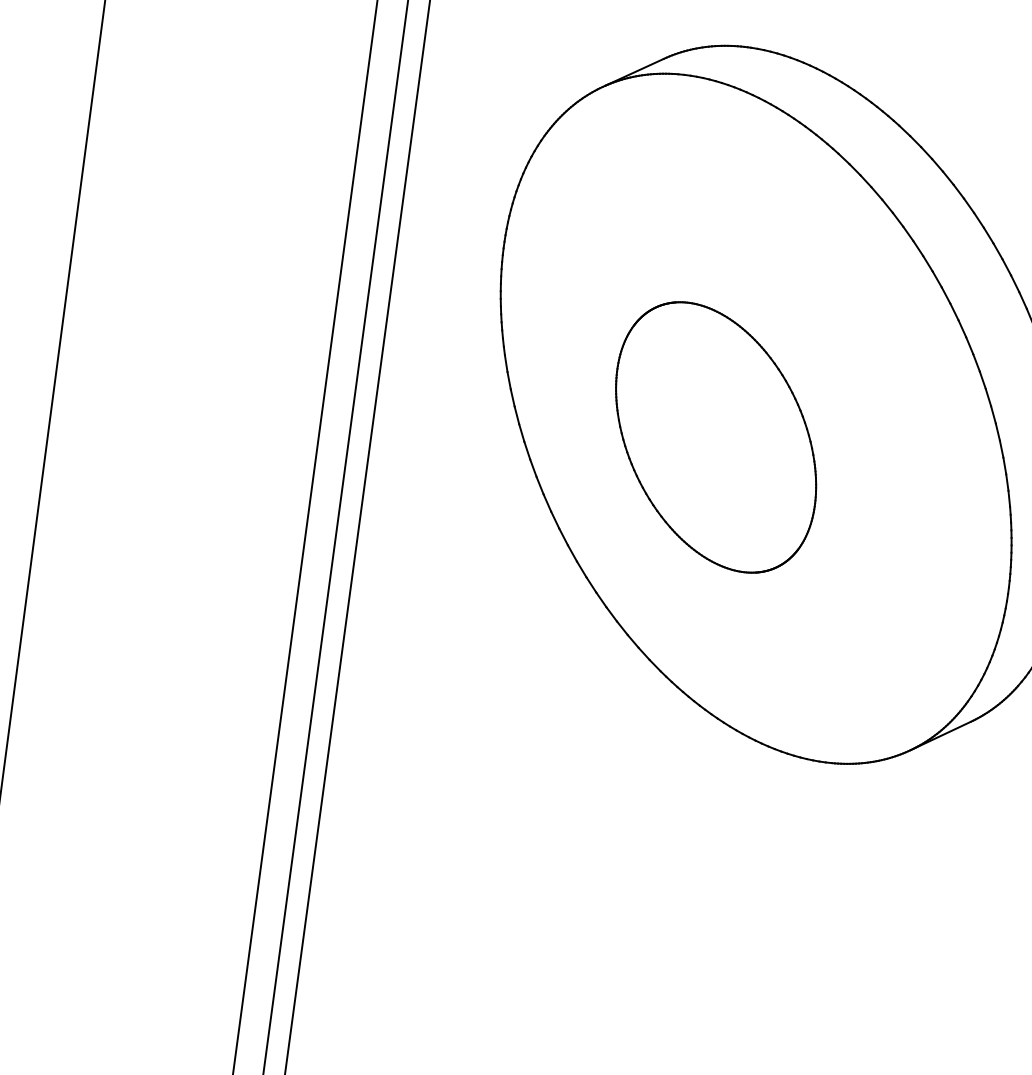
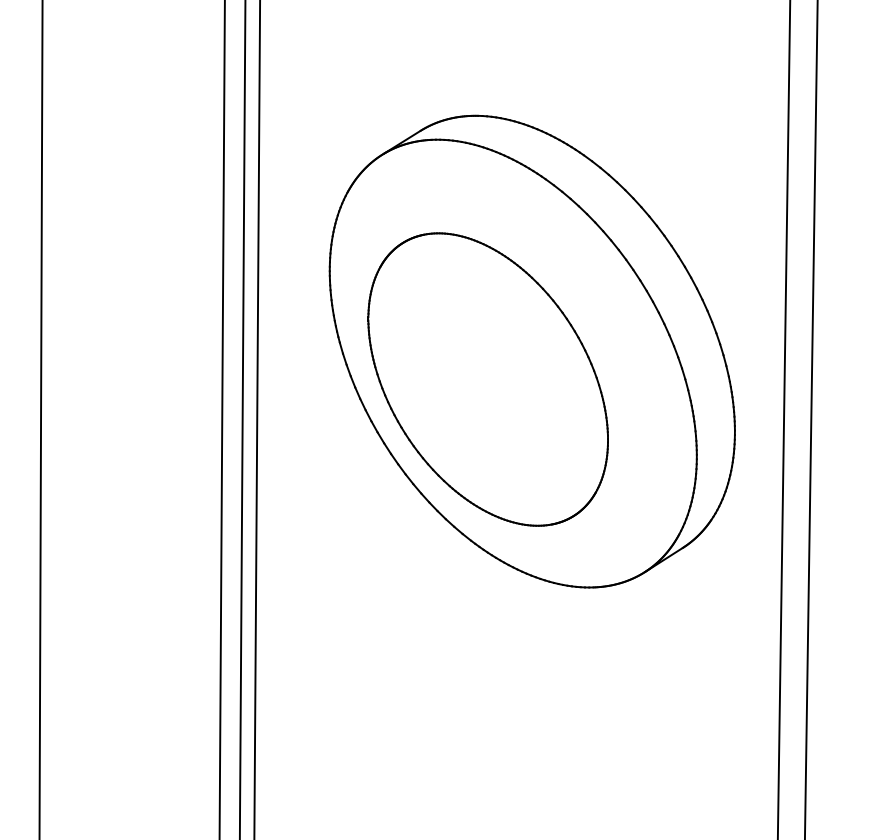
part: (715, 437) -> (487, 379), size x1.67

